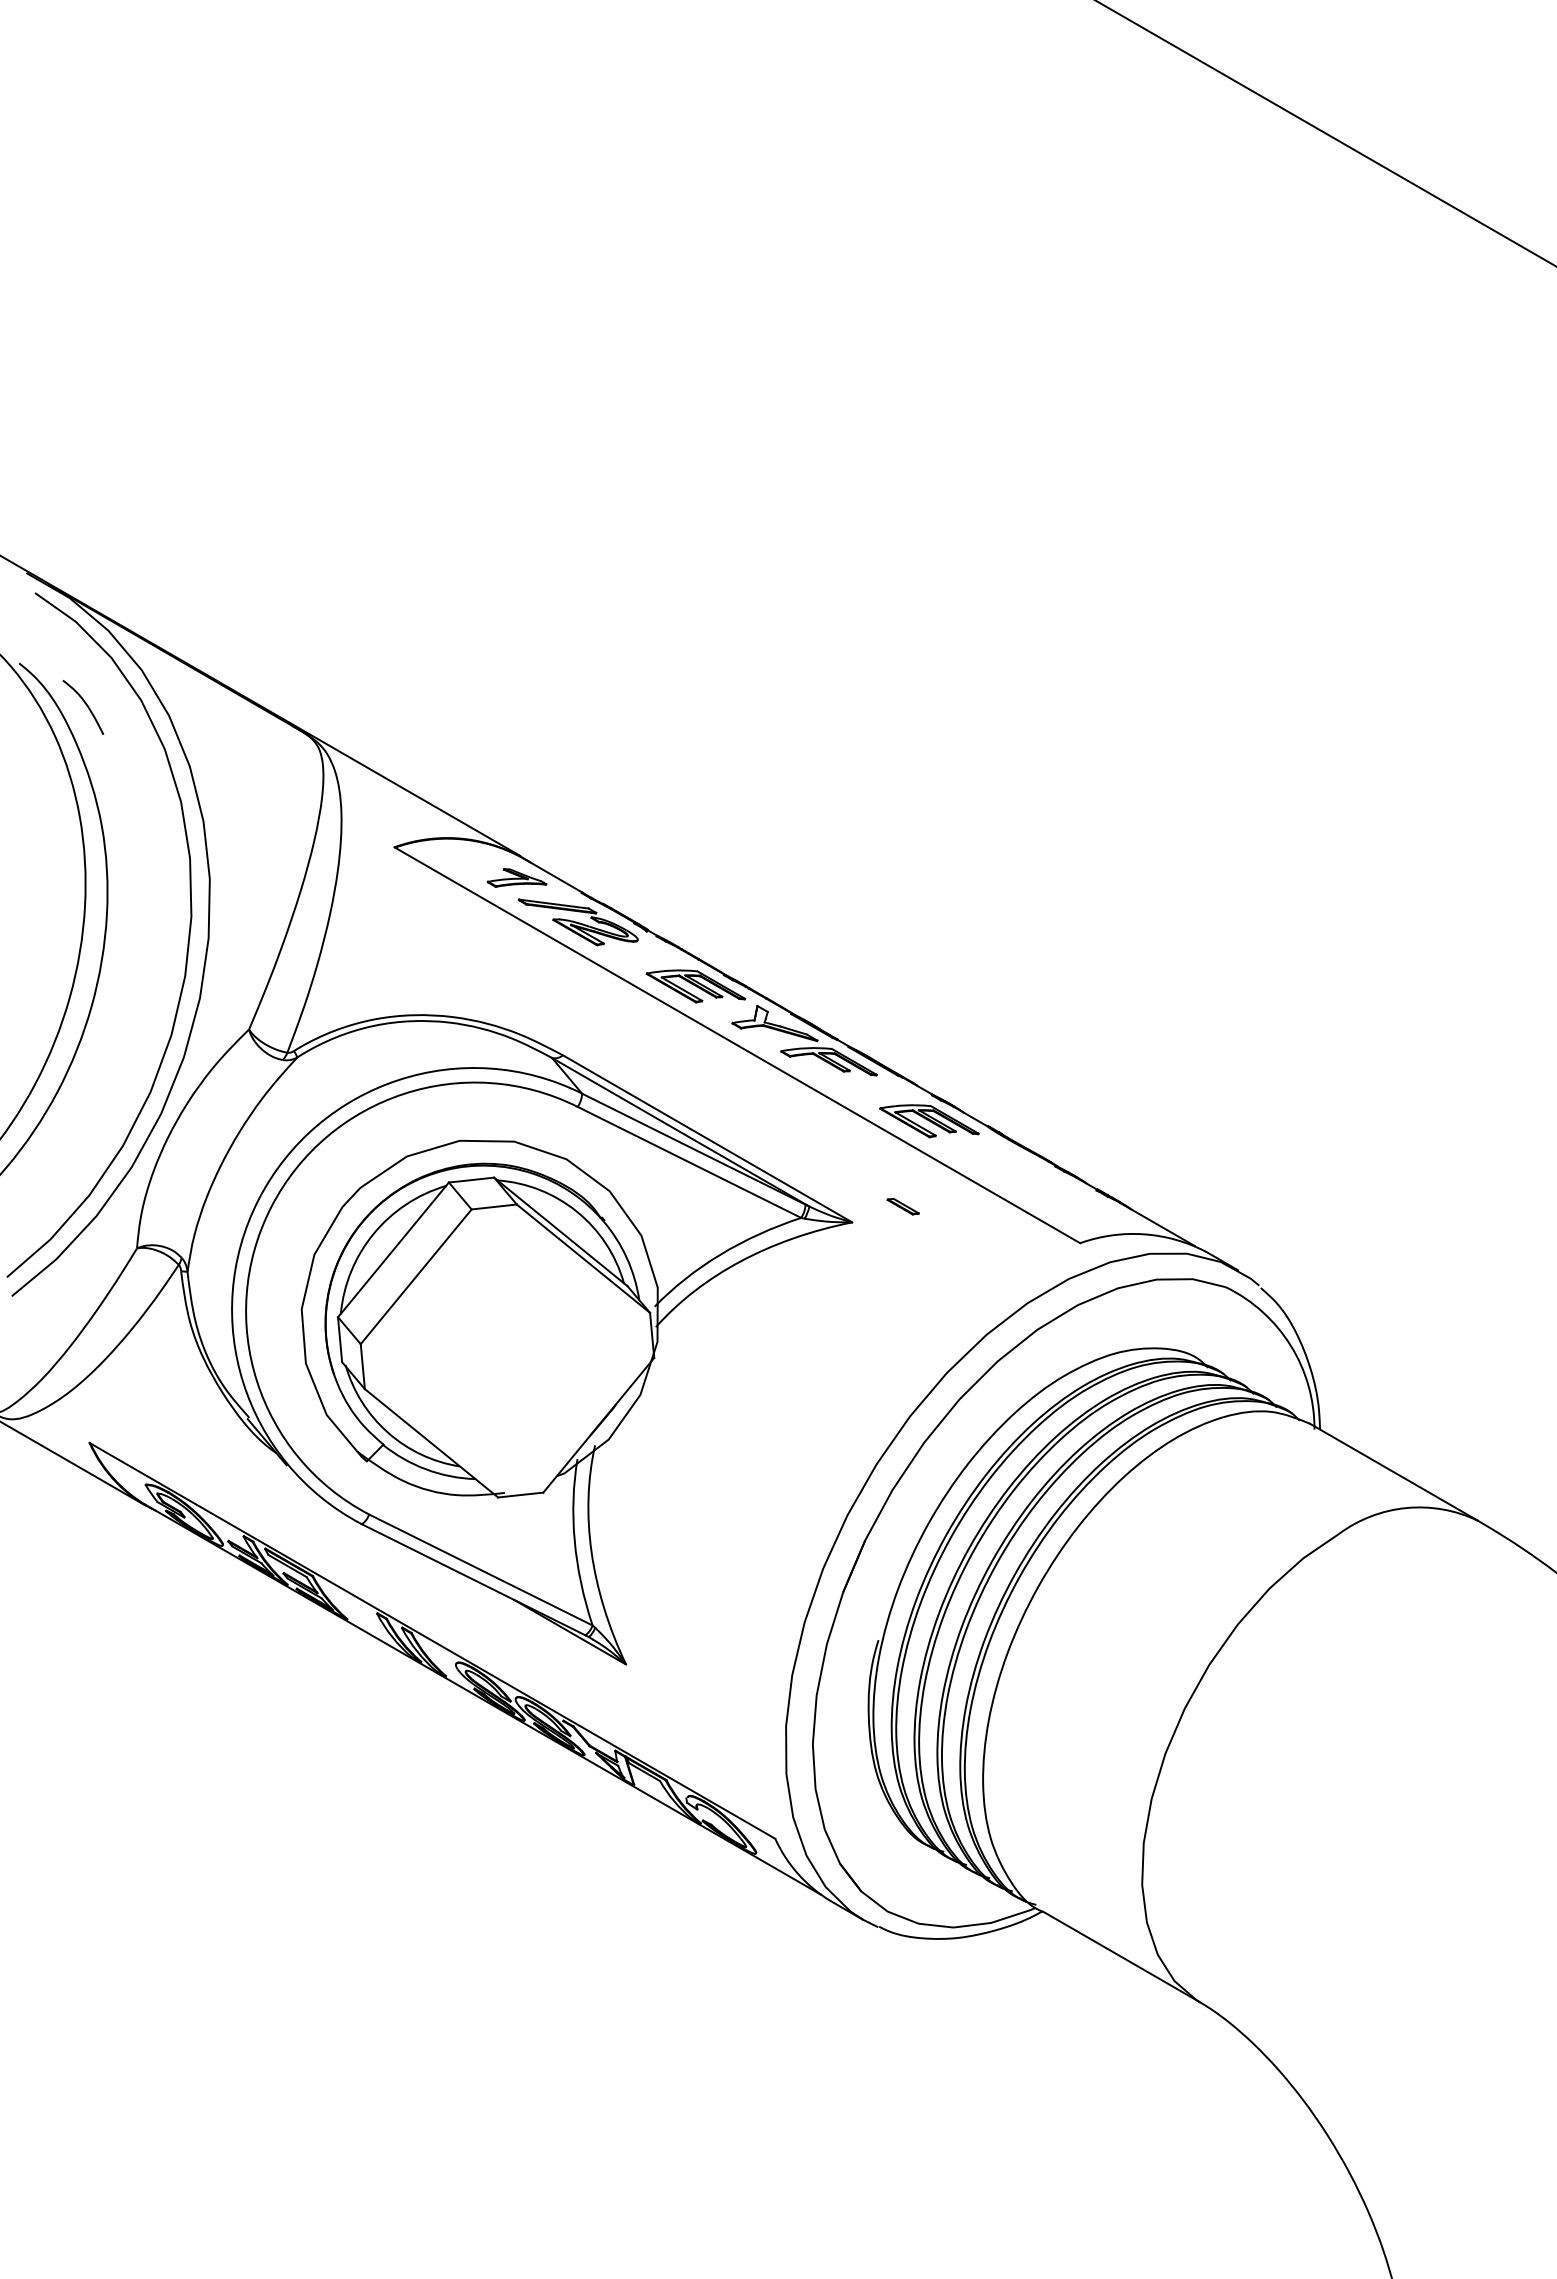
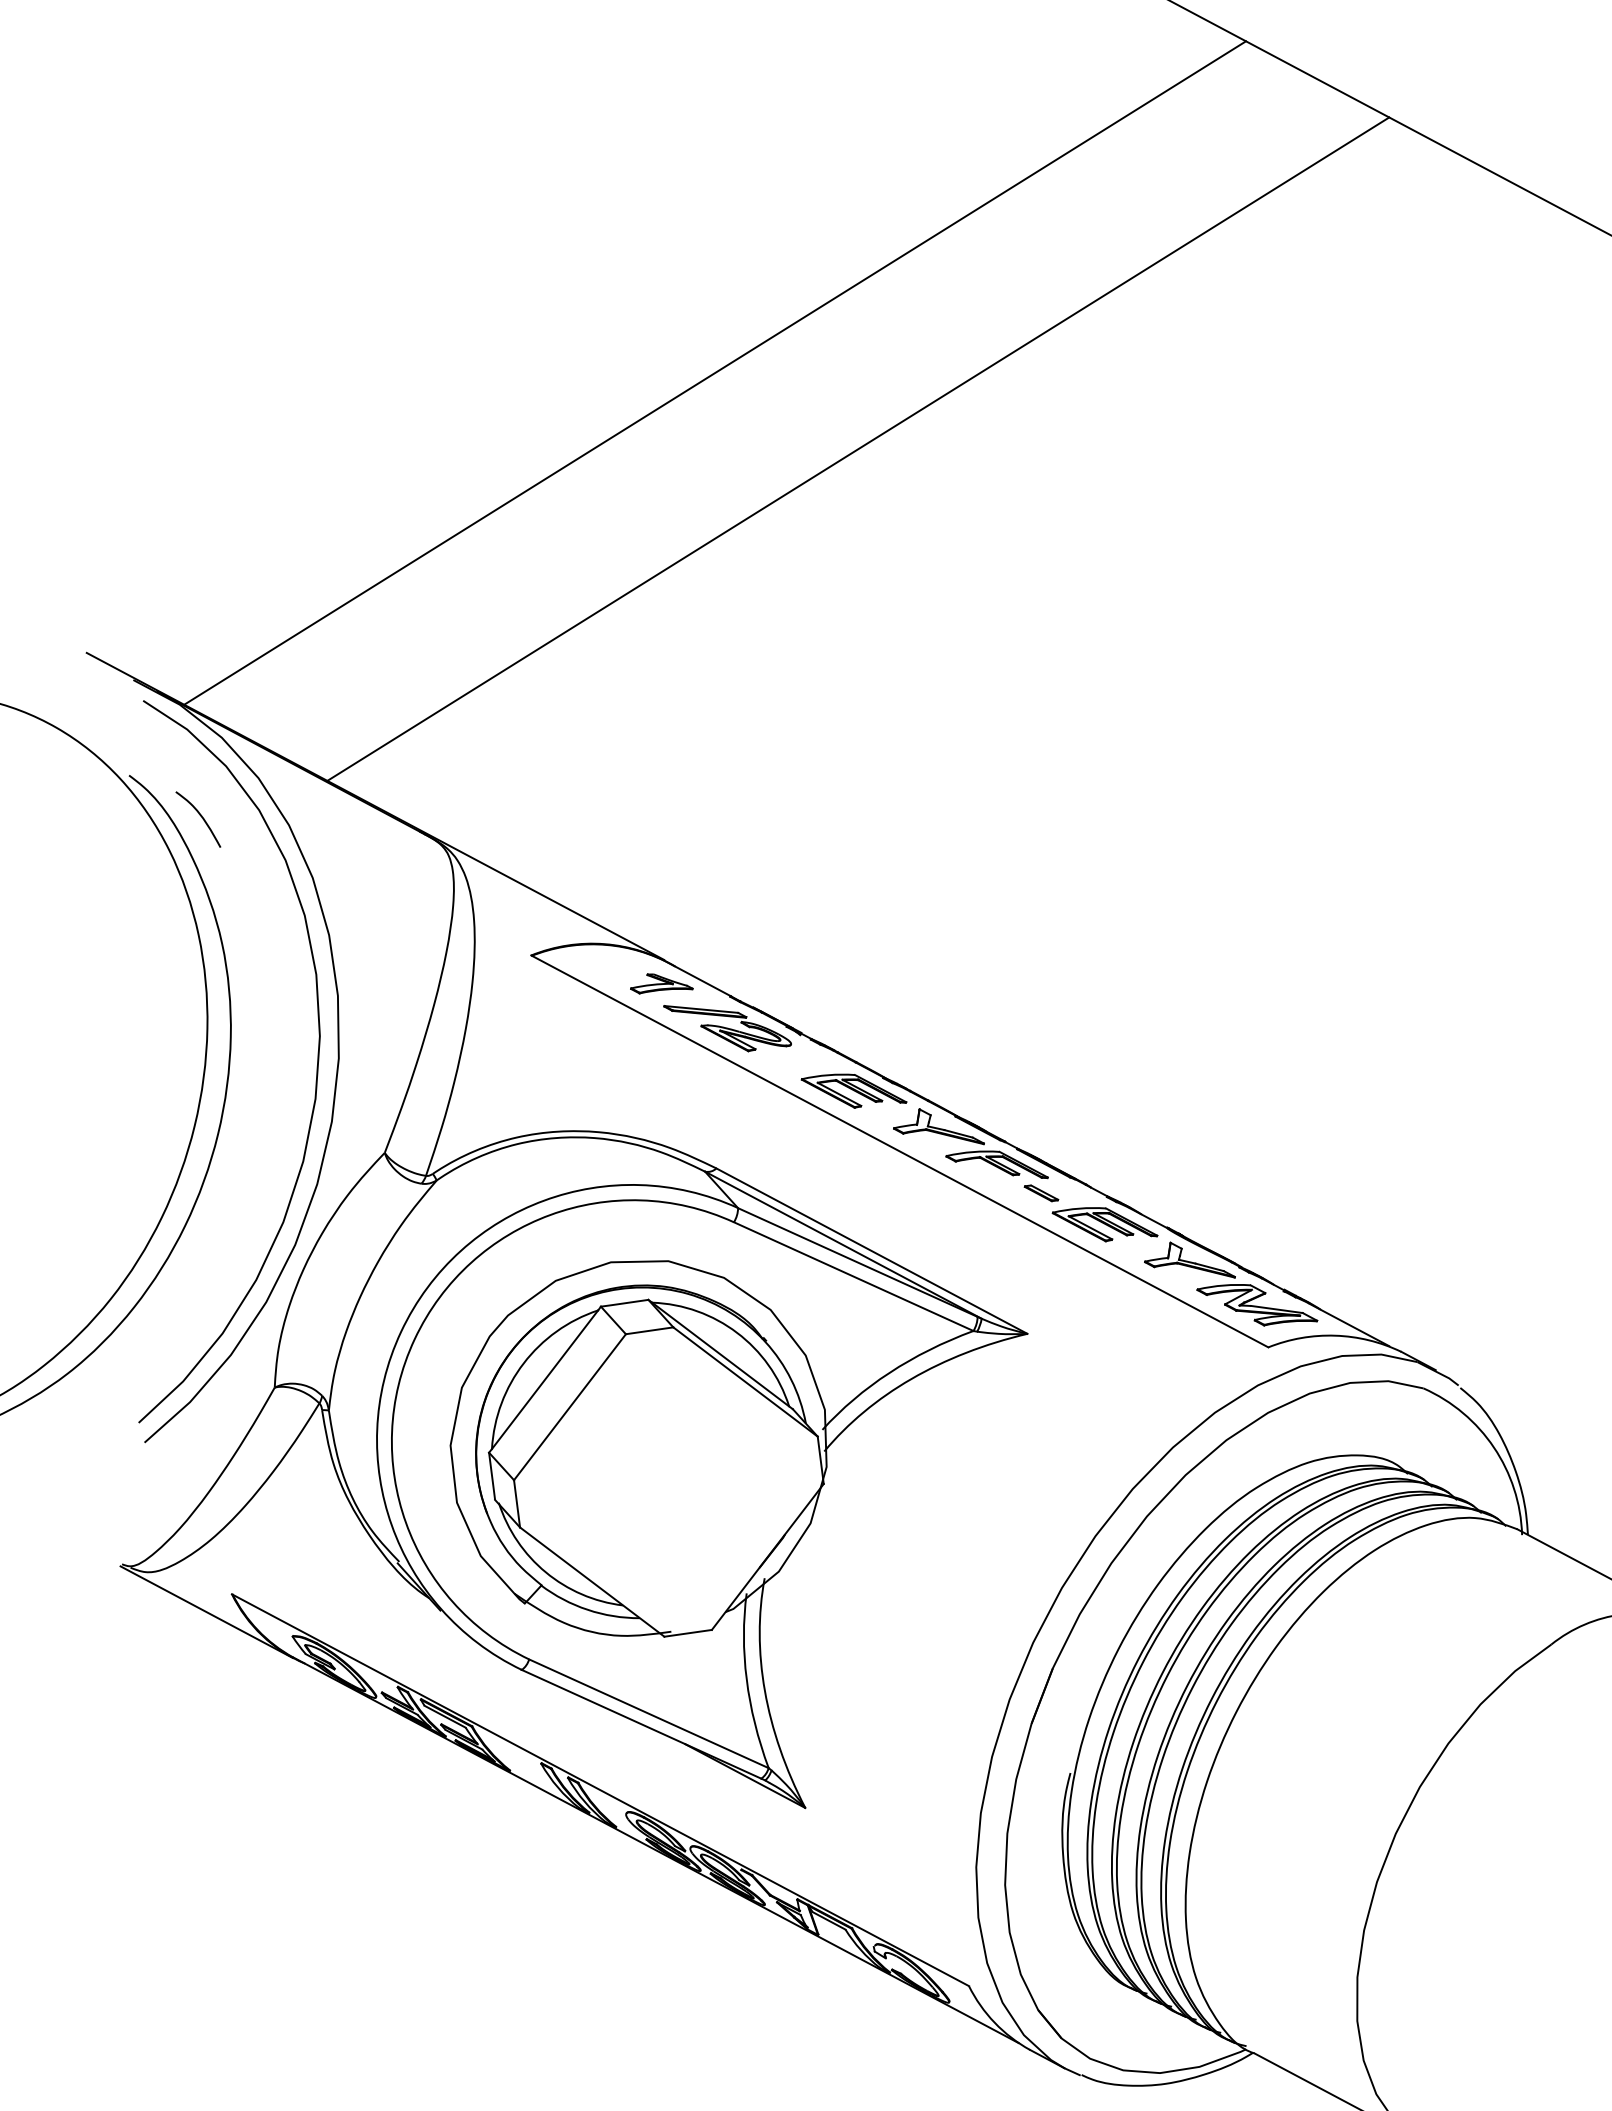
line: (587, 301) -> (714, 373), added
line: (721, 378) -> (858, 449), added
part: (1046, 1181) -> (1230, 1283), added
part: (902, 1206) -> (1040, 1193), moved

